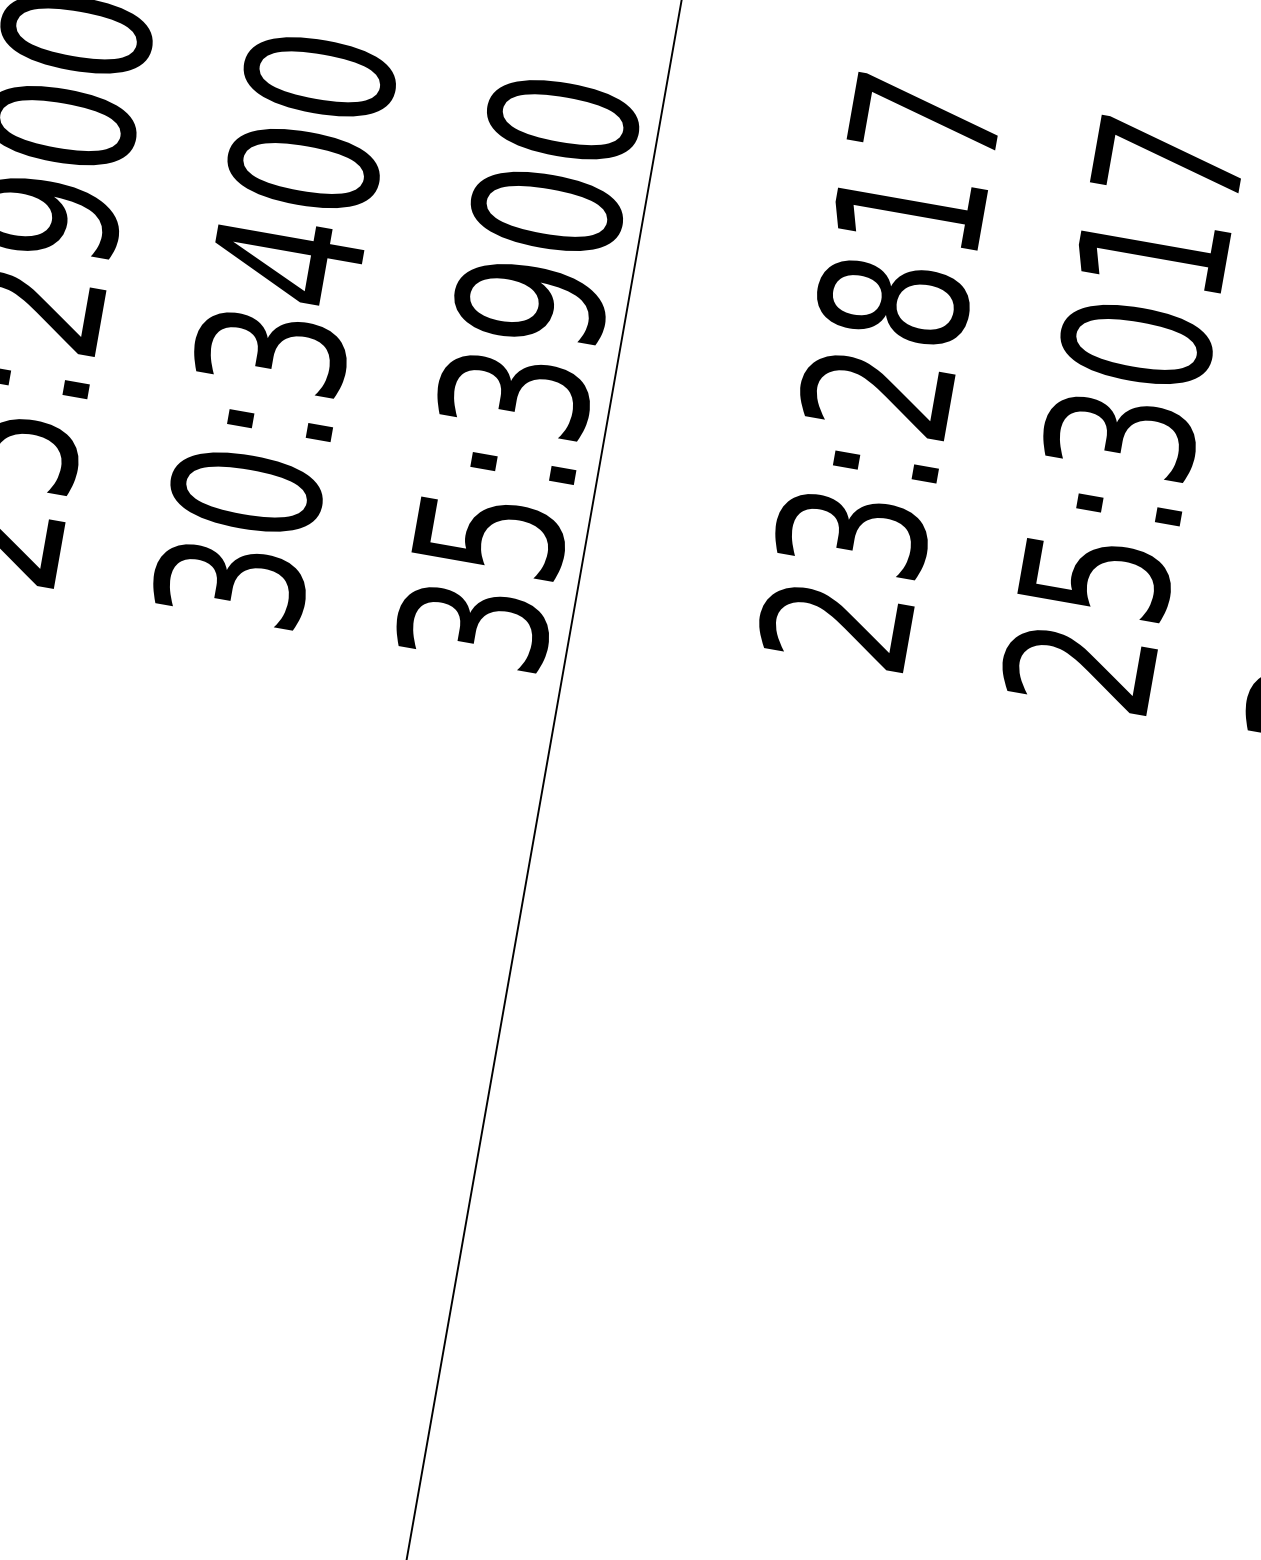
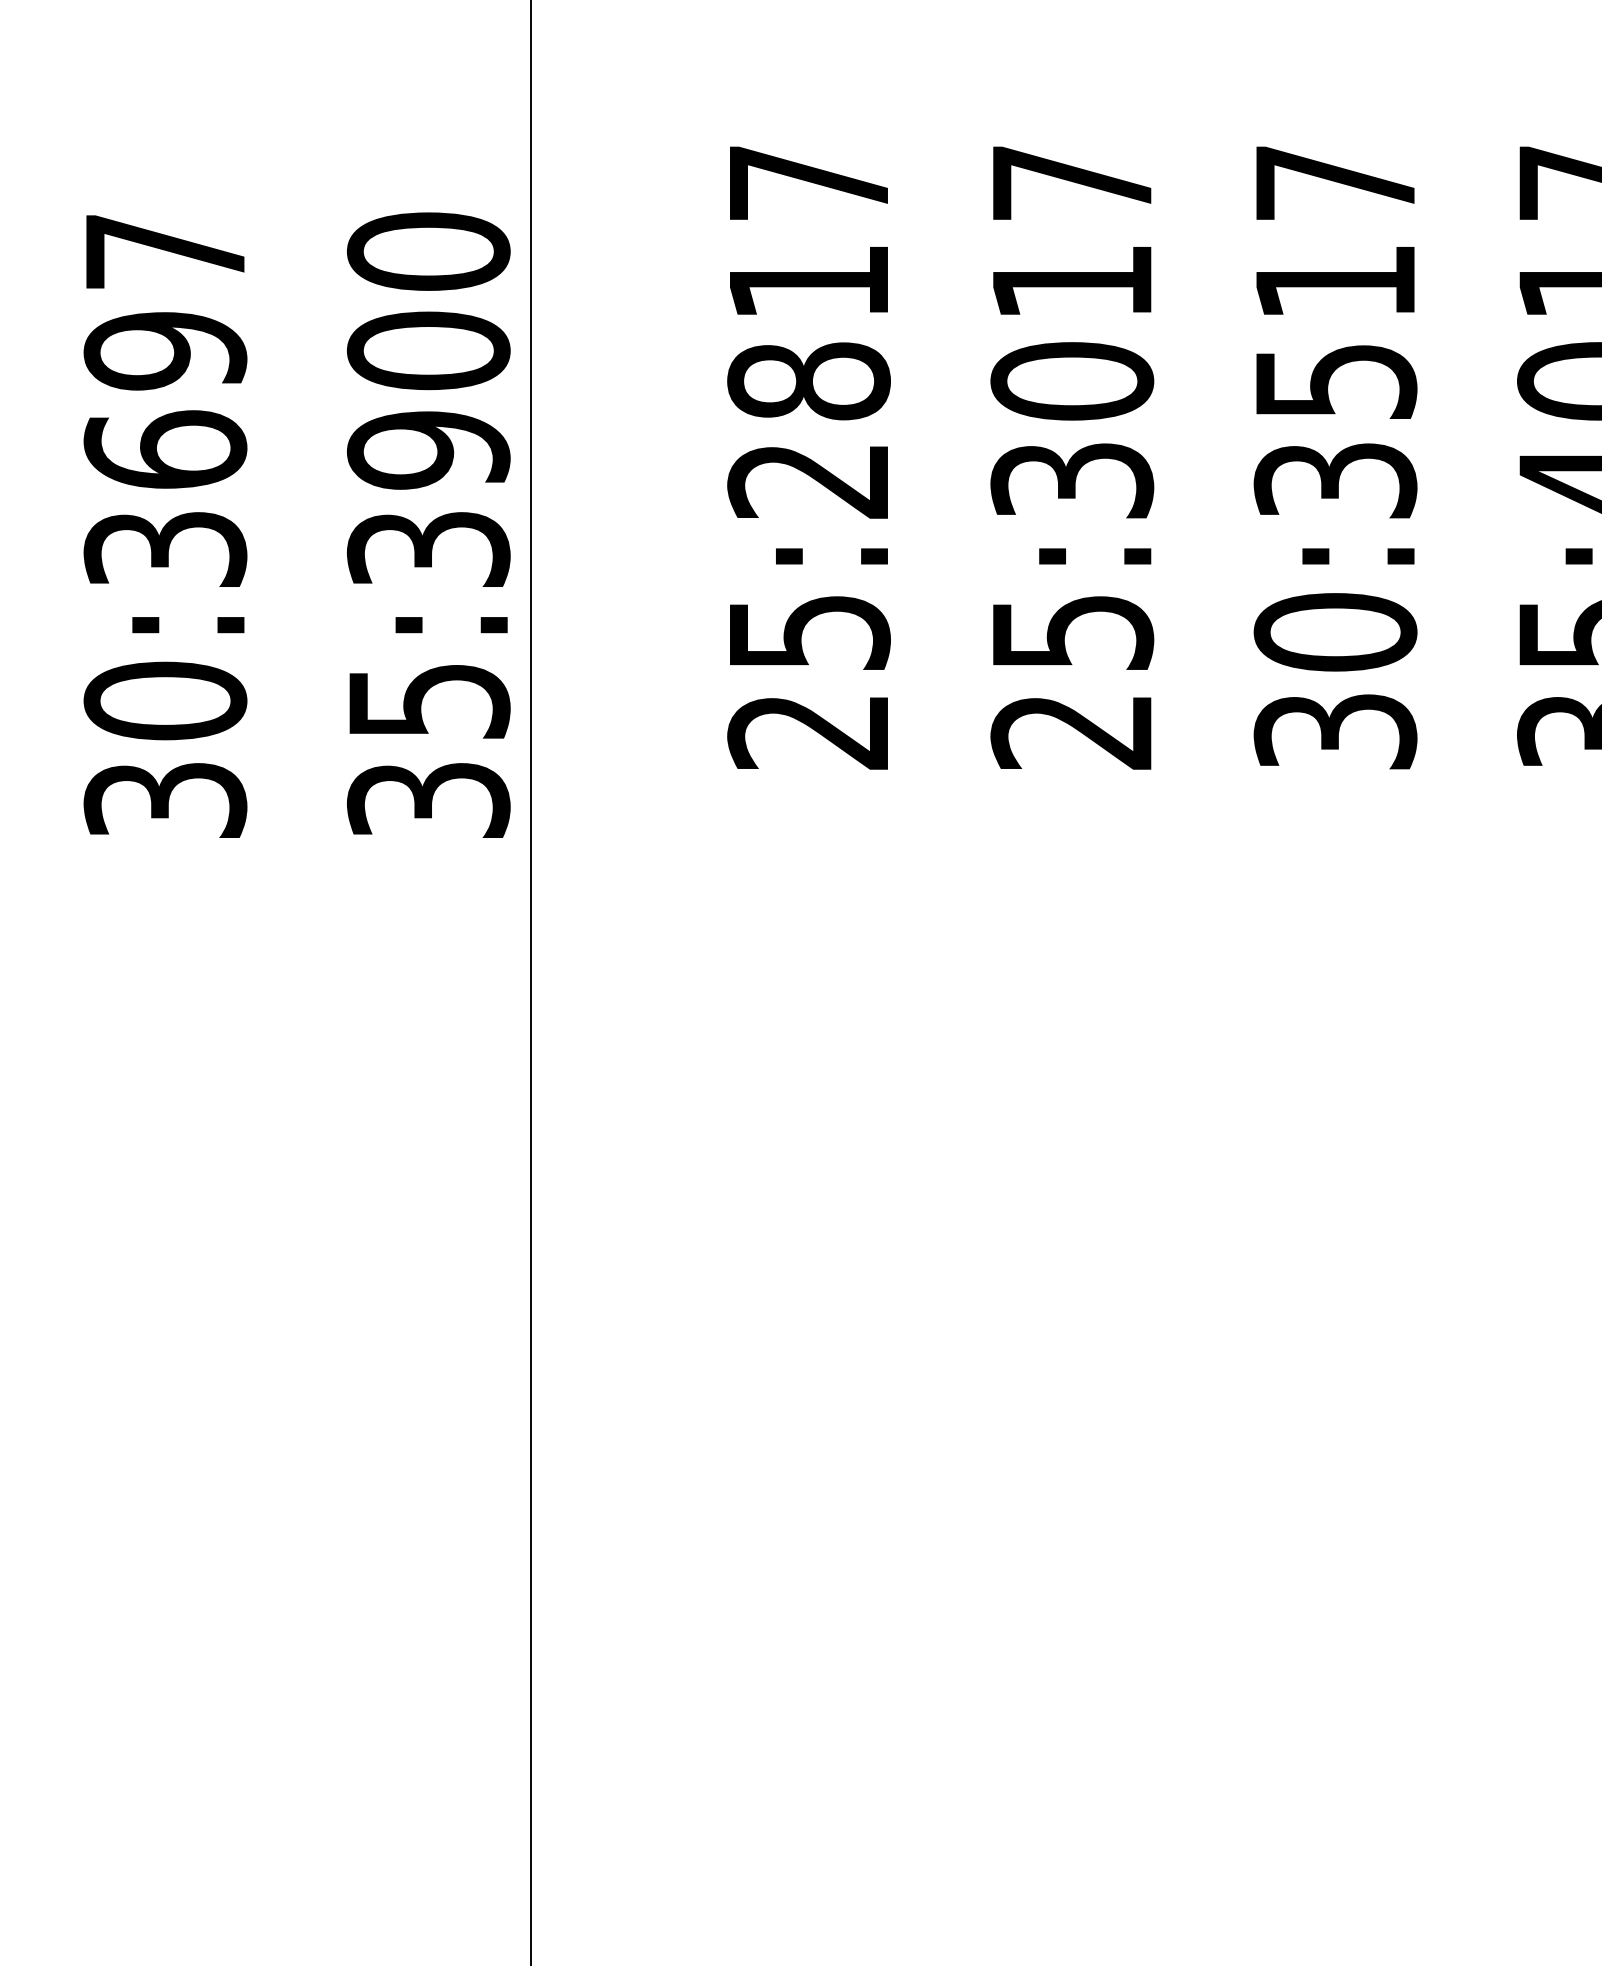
text: (303, 169) -> (165, 351), 30:3400 -> 30:3697
text: (851, 533) -> (808, 632), 23:2817 -> 25:2817

